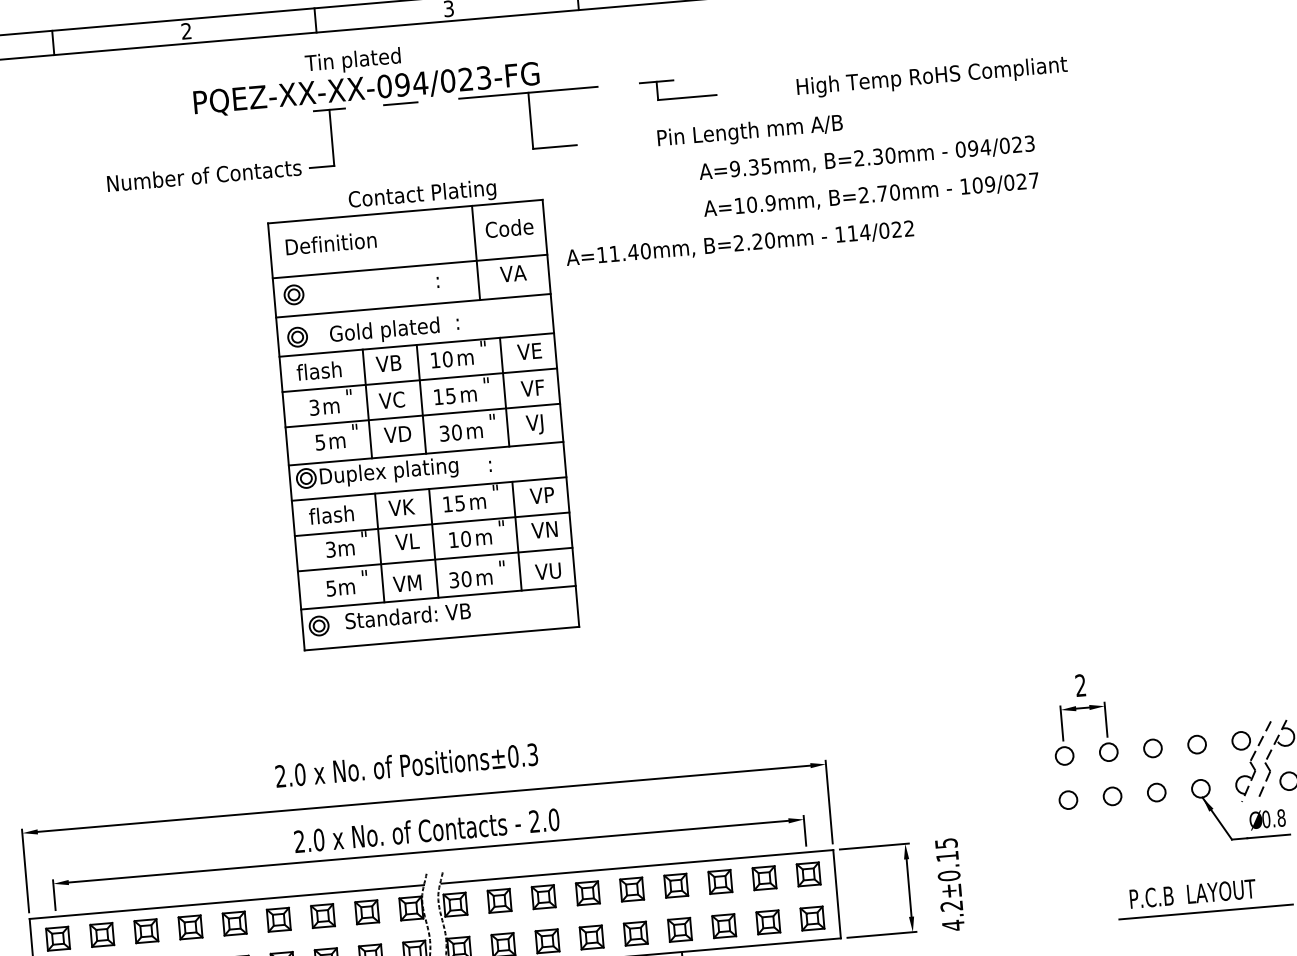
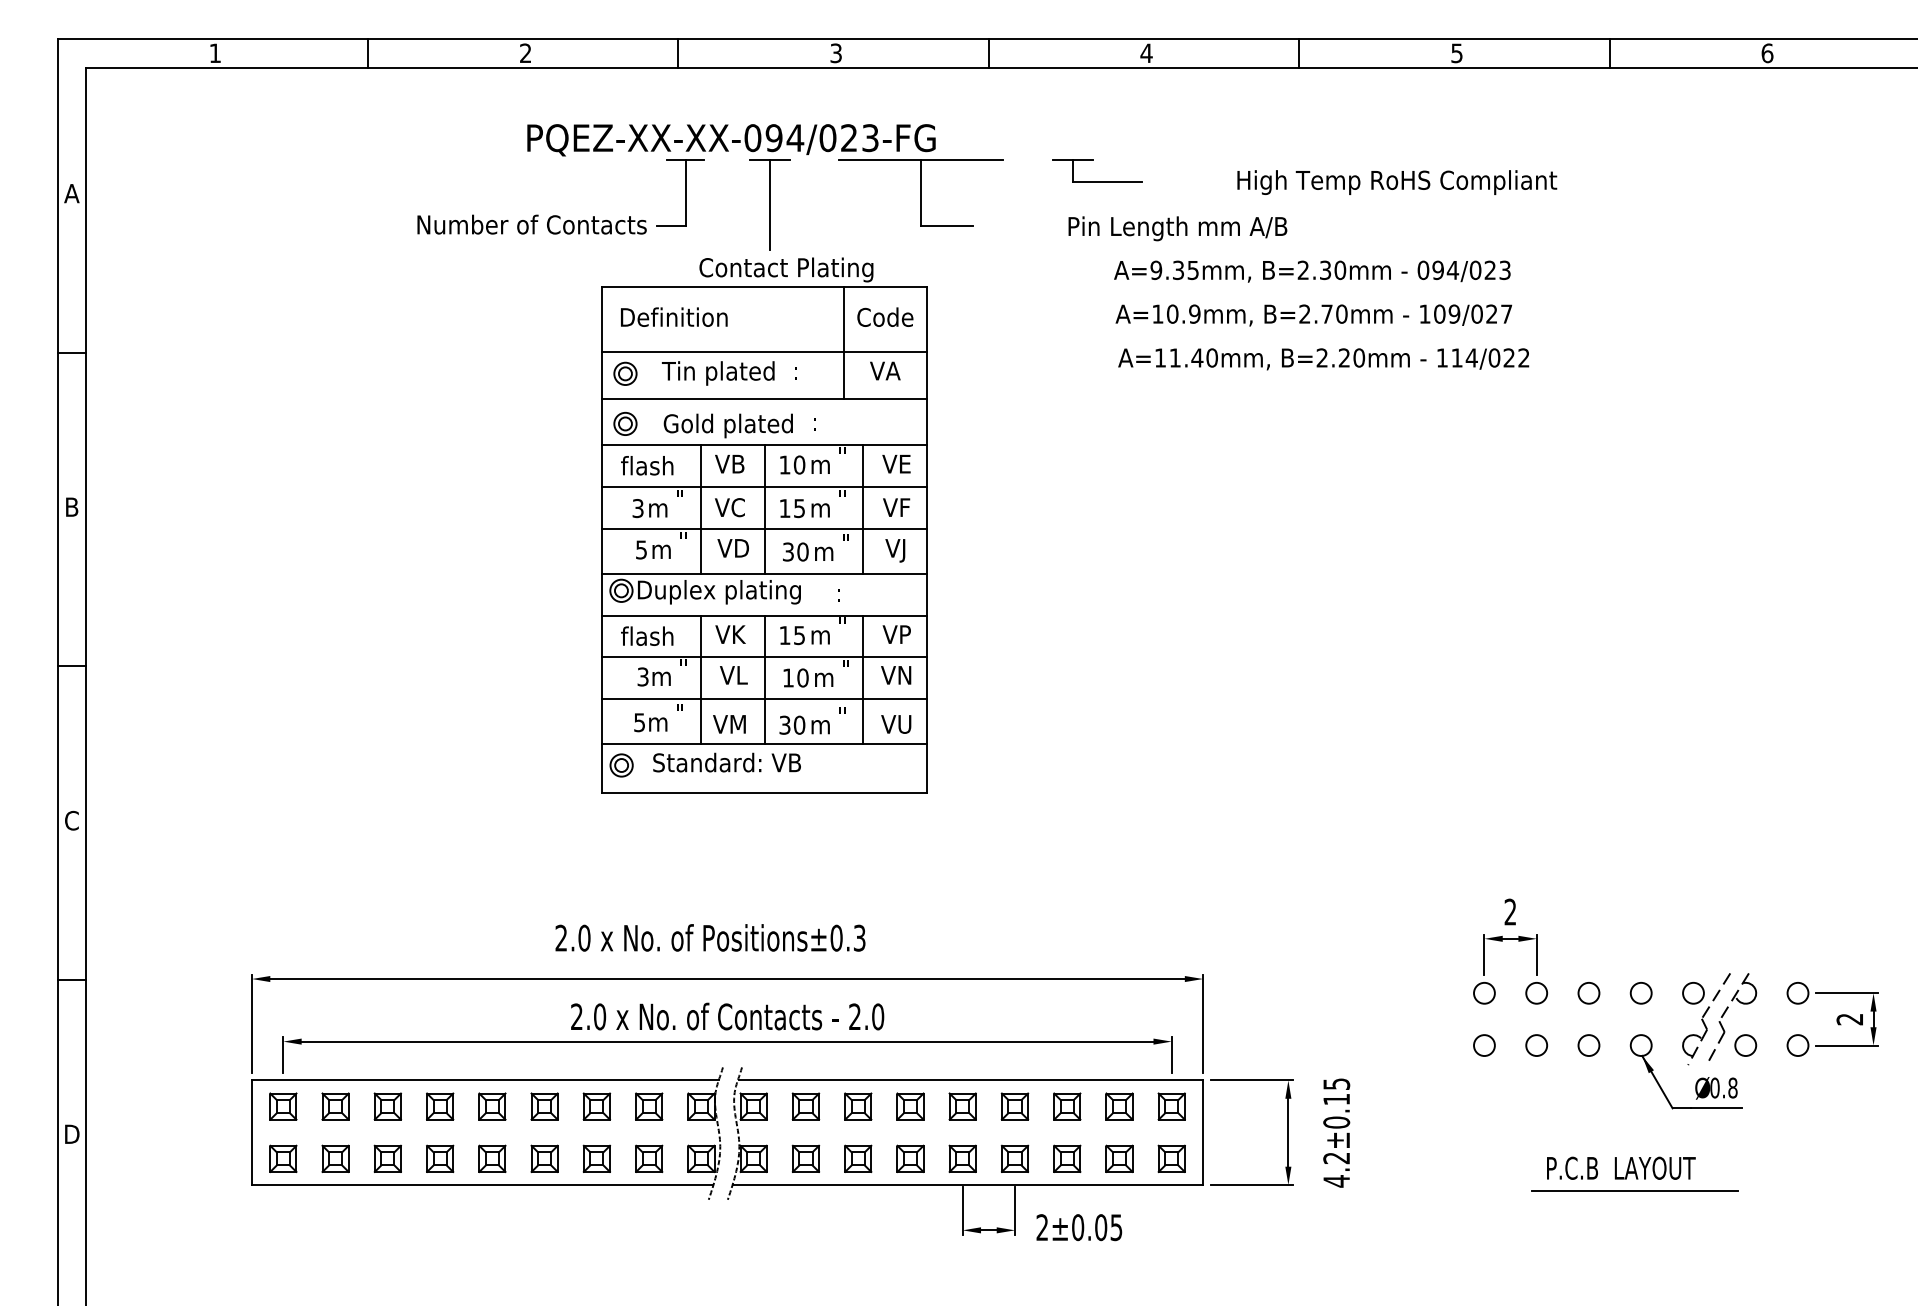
text: (353, 61) -> (718, 373), moved
line: (404, 142) -> (770, 205), added
text: (739, 244) -> (1323, 359), moved

